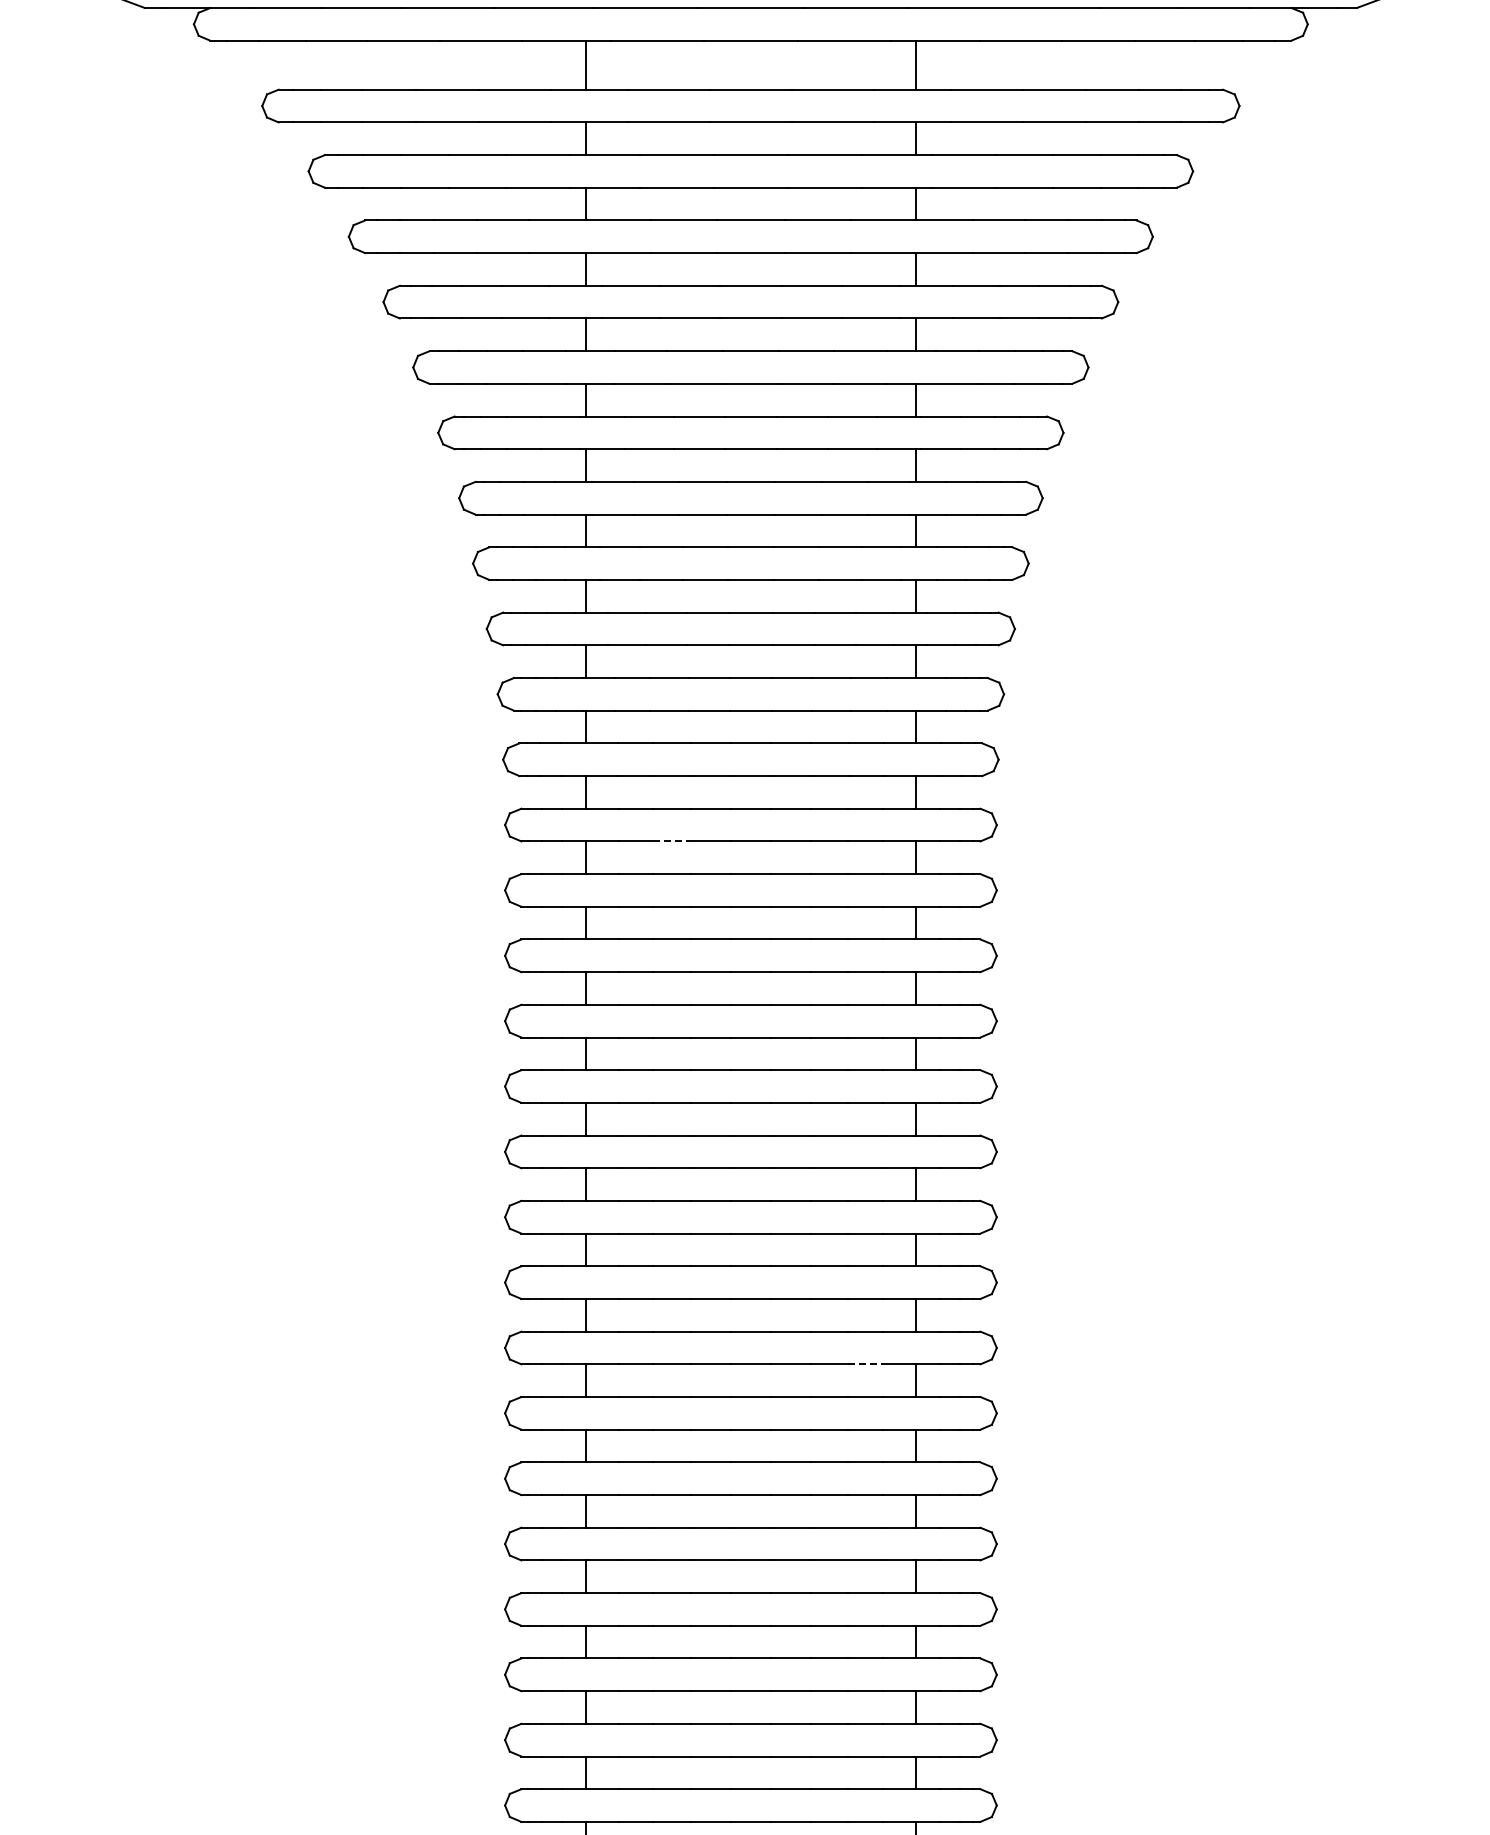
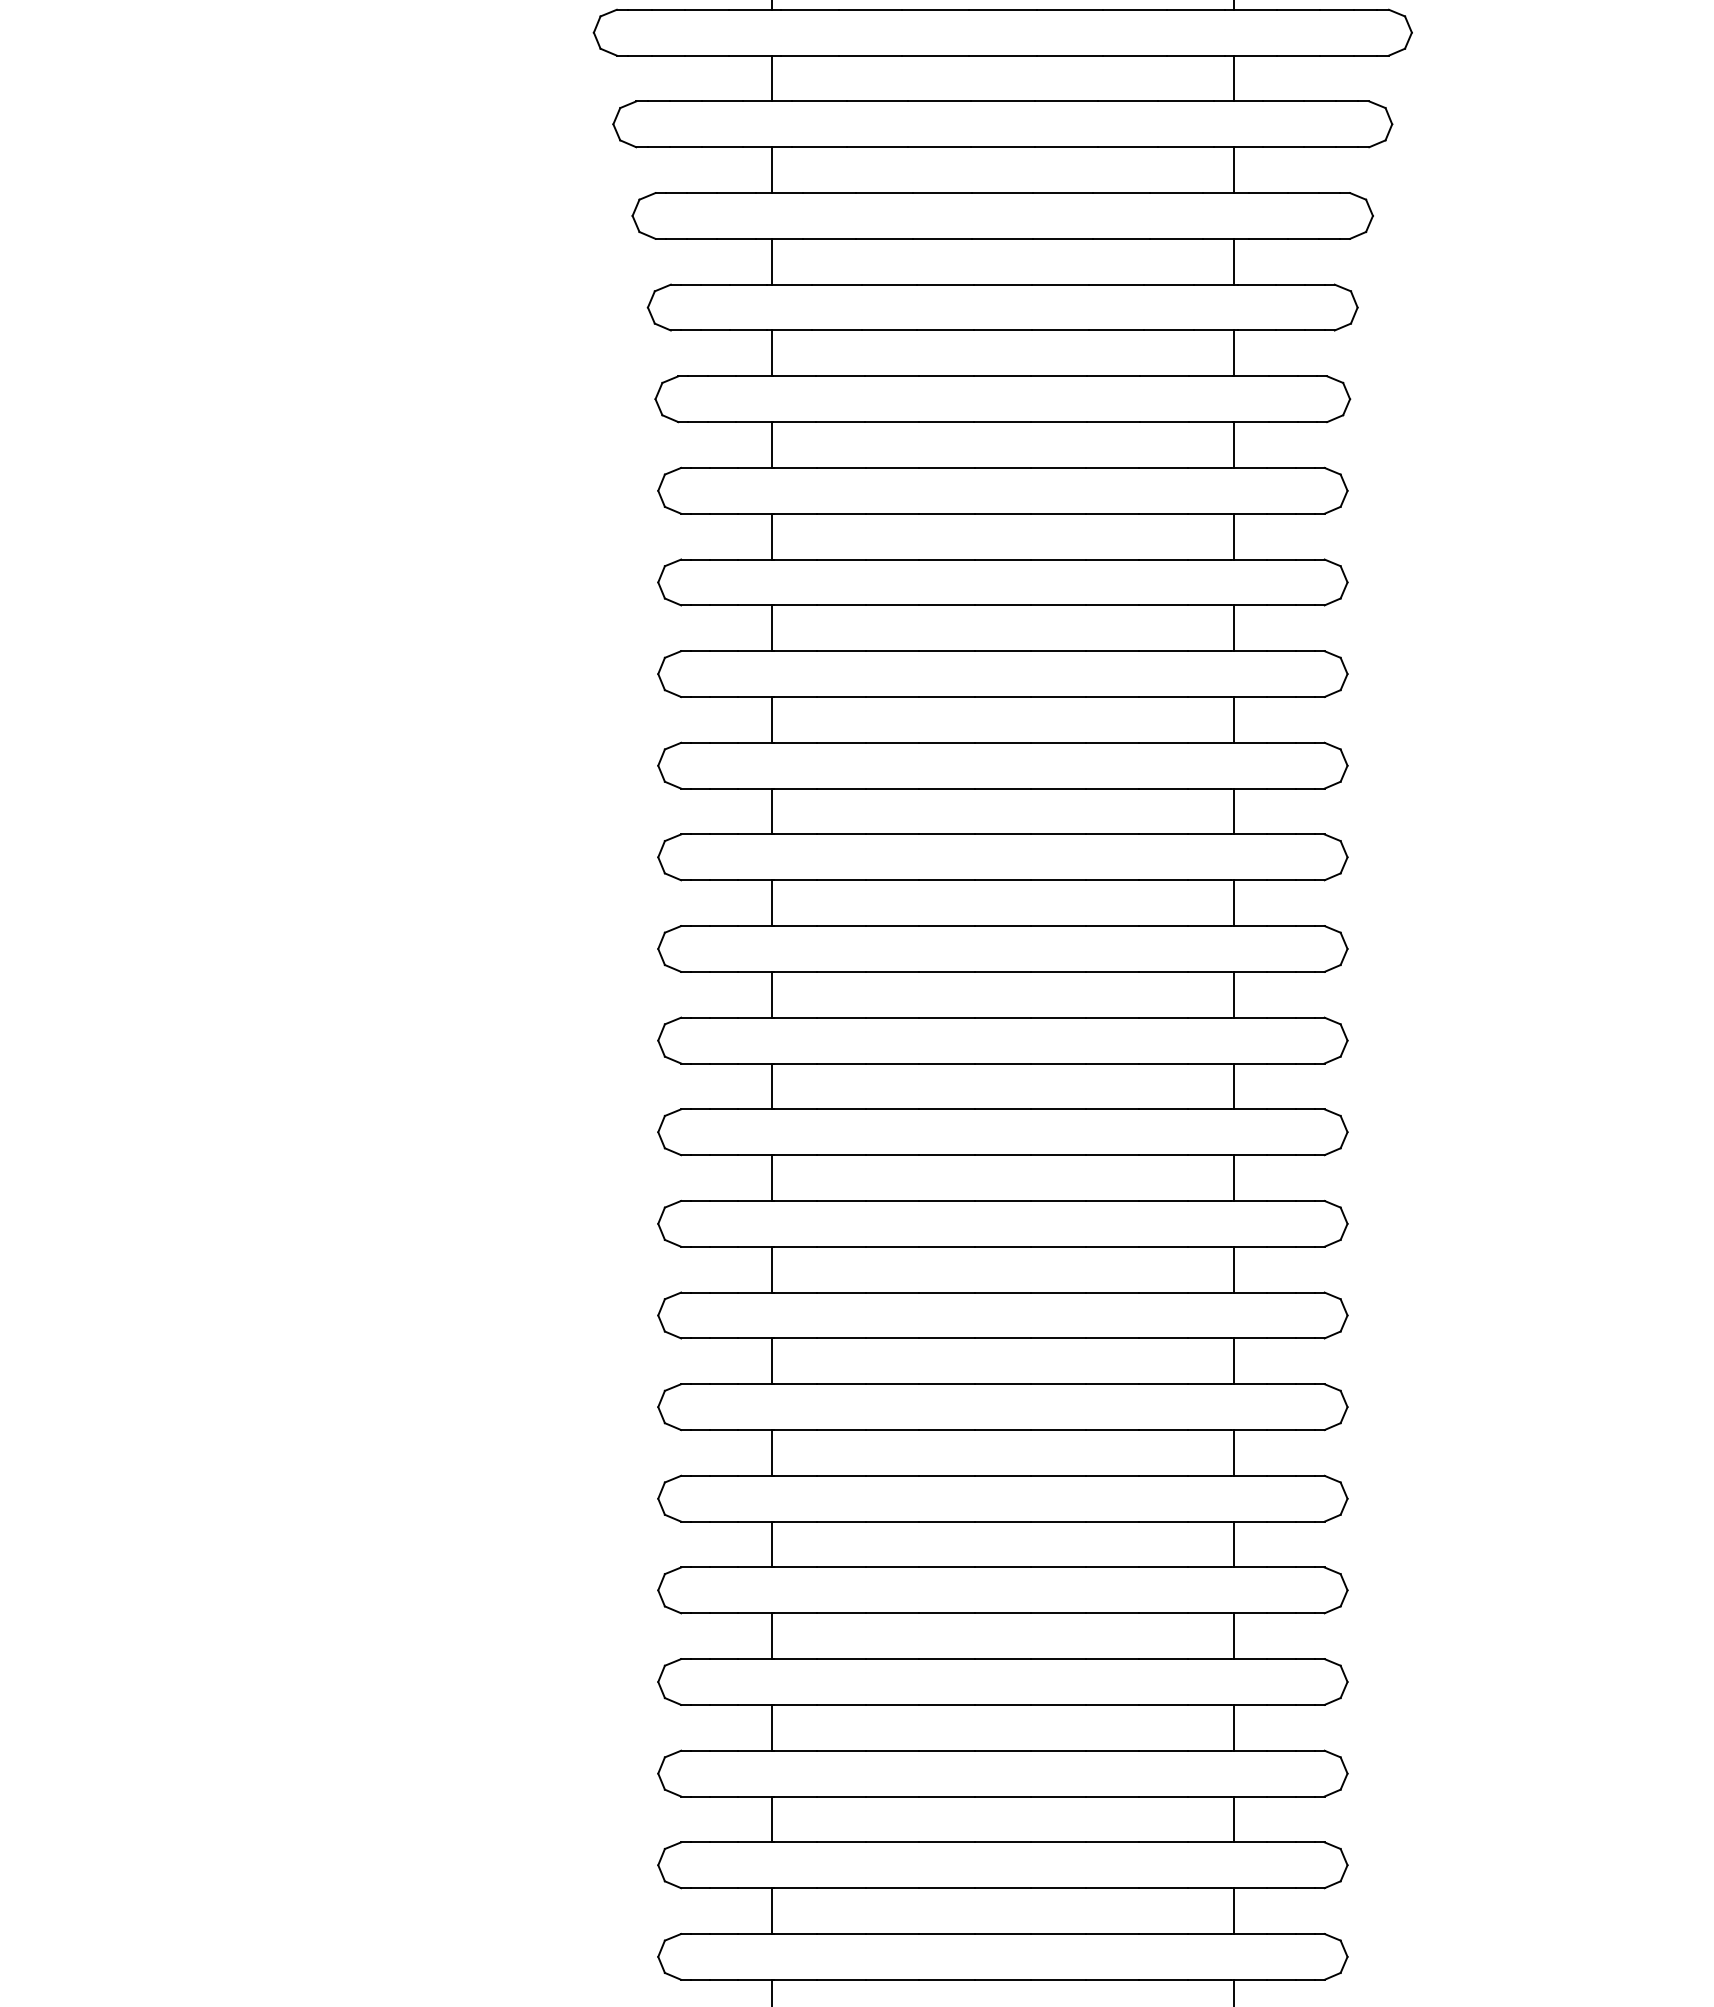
line: (672, 841) -> (892, 513), dashed -> solid
line: (866, 1364) -> (1164, 1247), dashed -> solid

